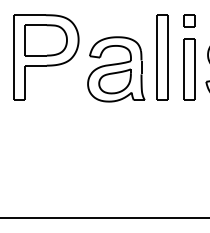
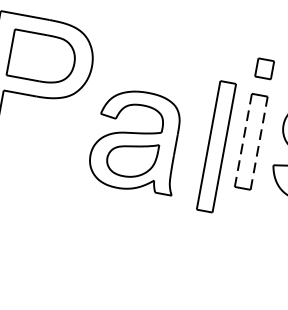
part: (162, 57) -> (216, 146), moved
part: (116, 69) -> (137, 141), moved
line: (184, 69) -> (243, 140), solid -> dashed
line: (194, 69) -> (259, 143), solid -> dashed

